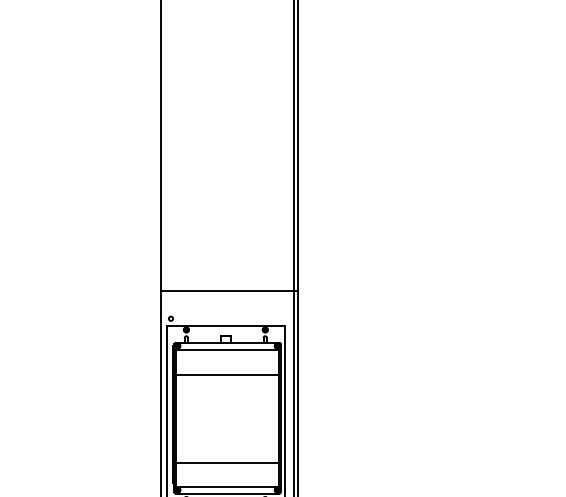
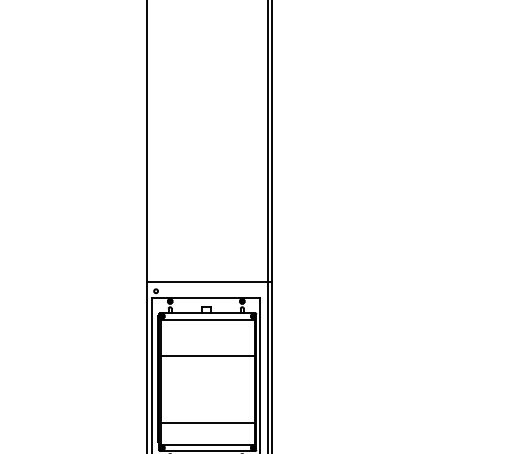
line: (229, 291) -> (209, 282), moved
line: (227, 374) -> (207, 356), moved

